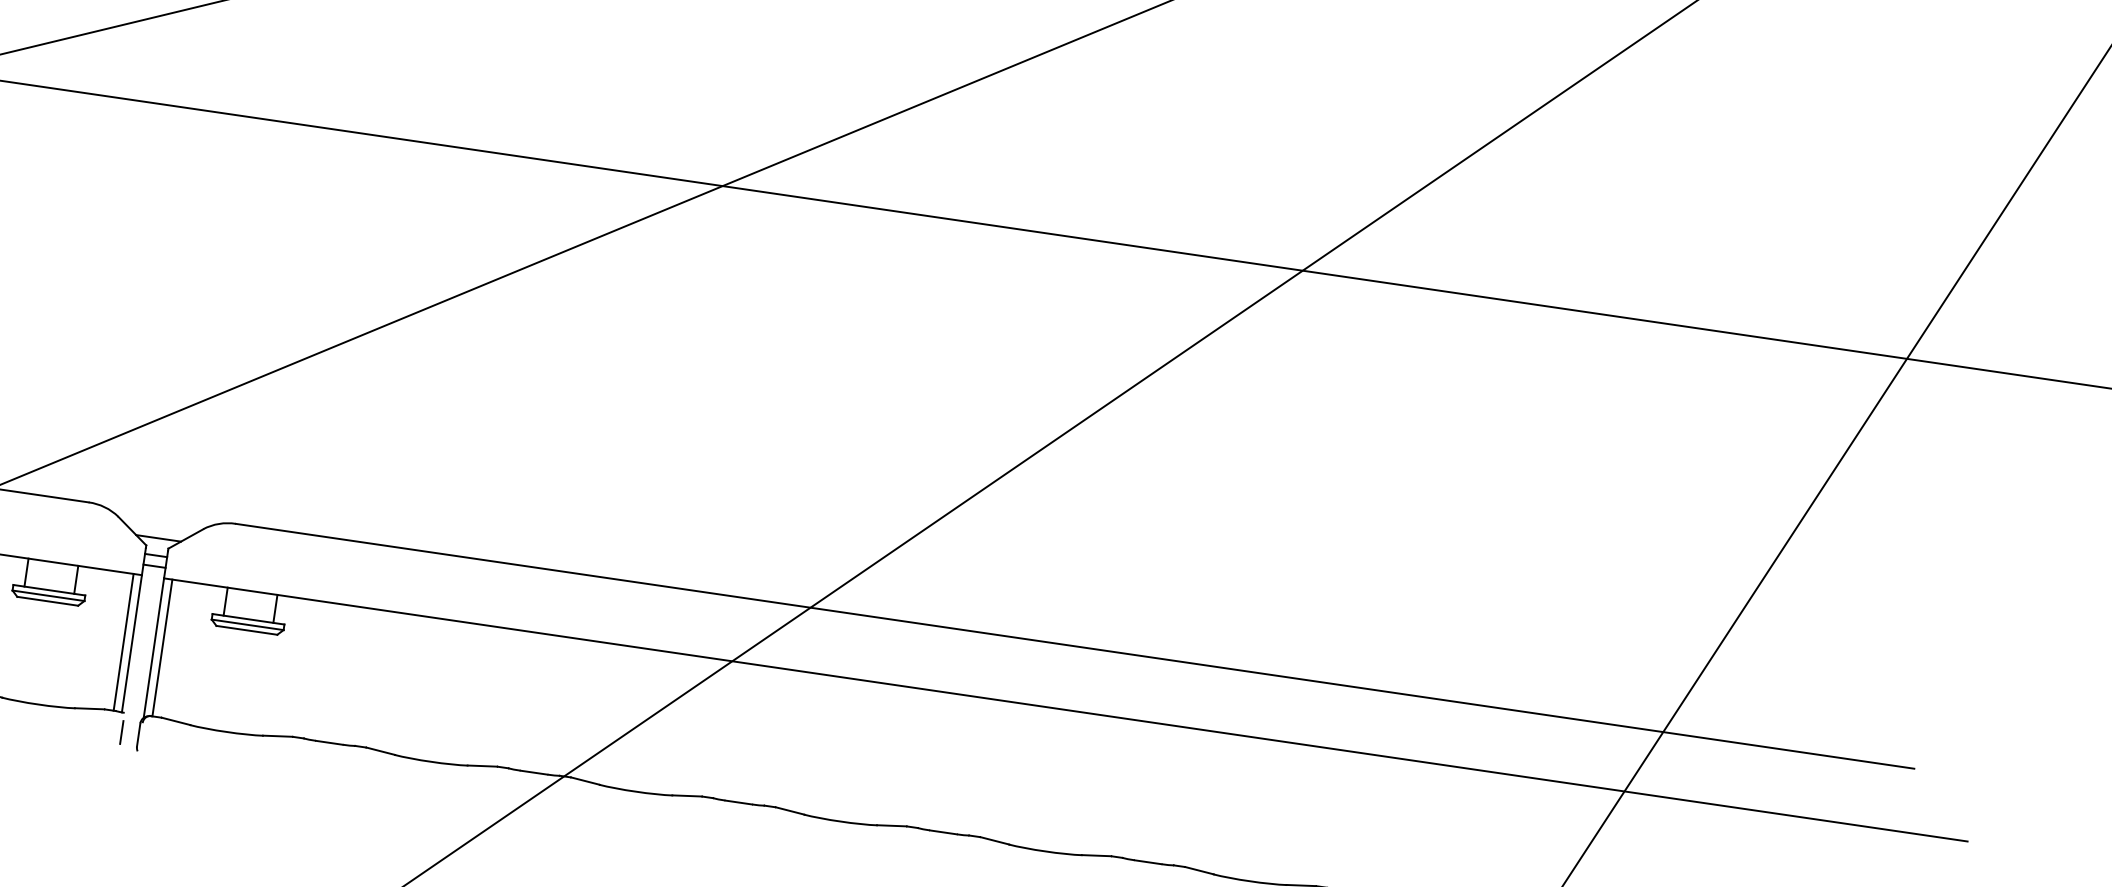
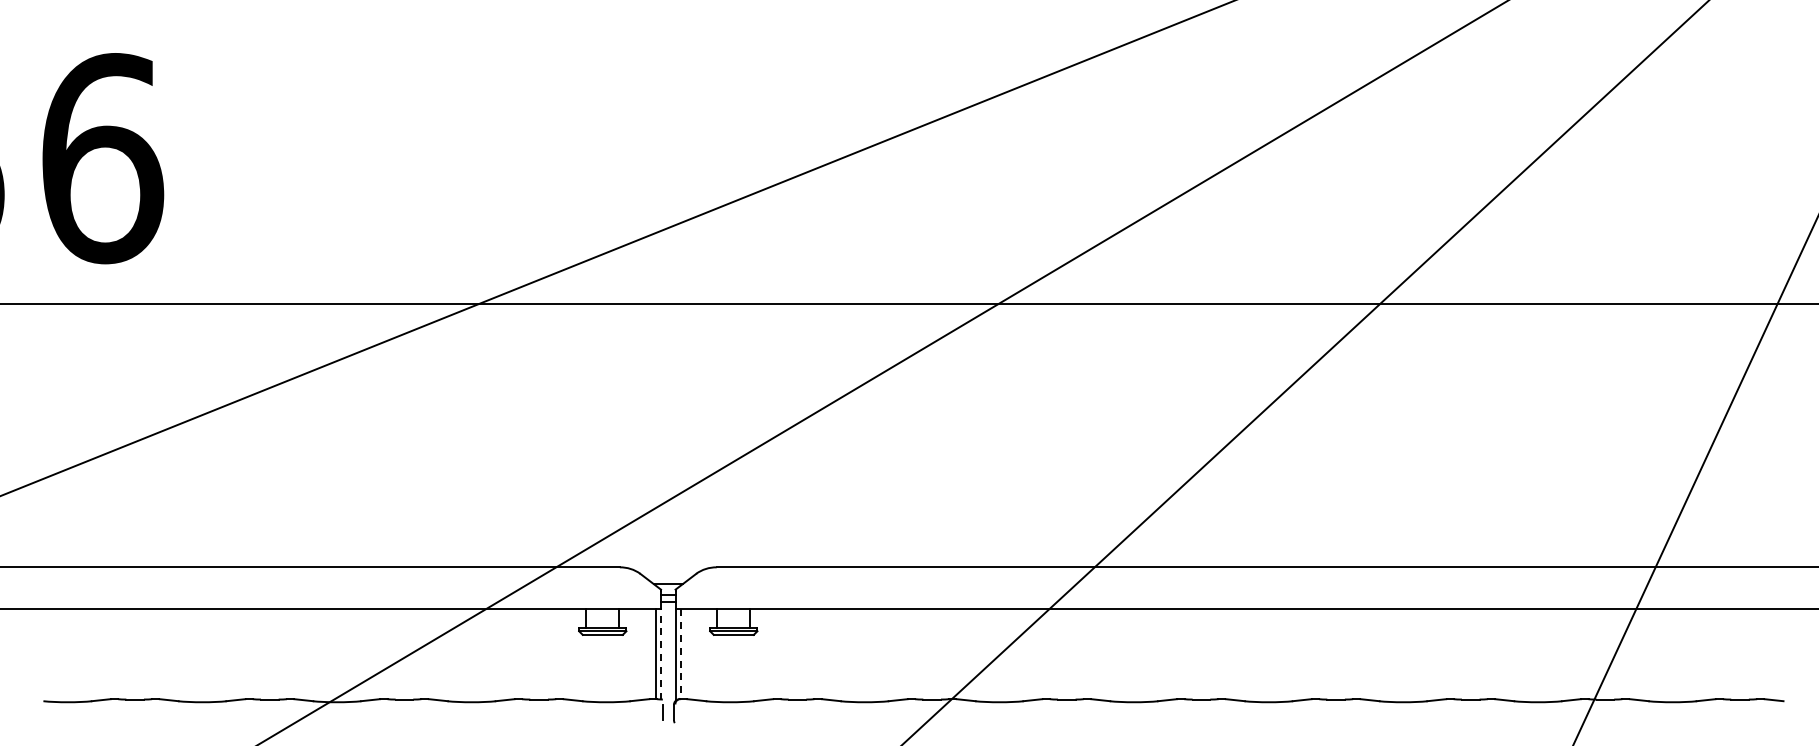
line: (132, 642) -> (661, 653), solid -> dashed
line: (163, 648) -> (681, 654), solid -> dashed

